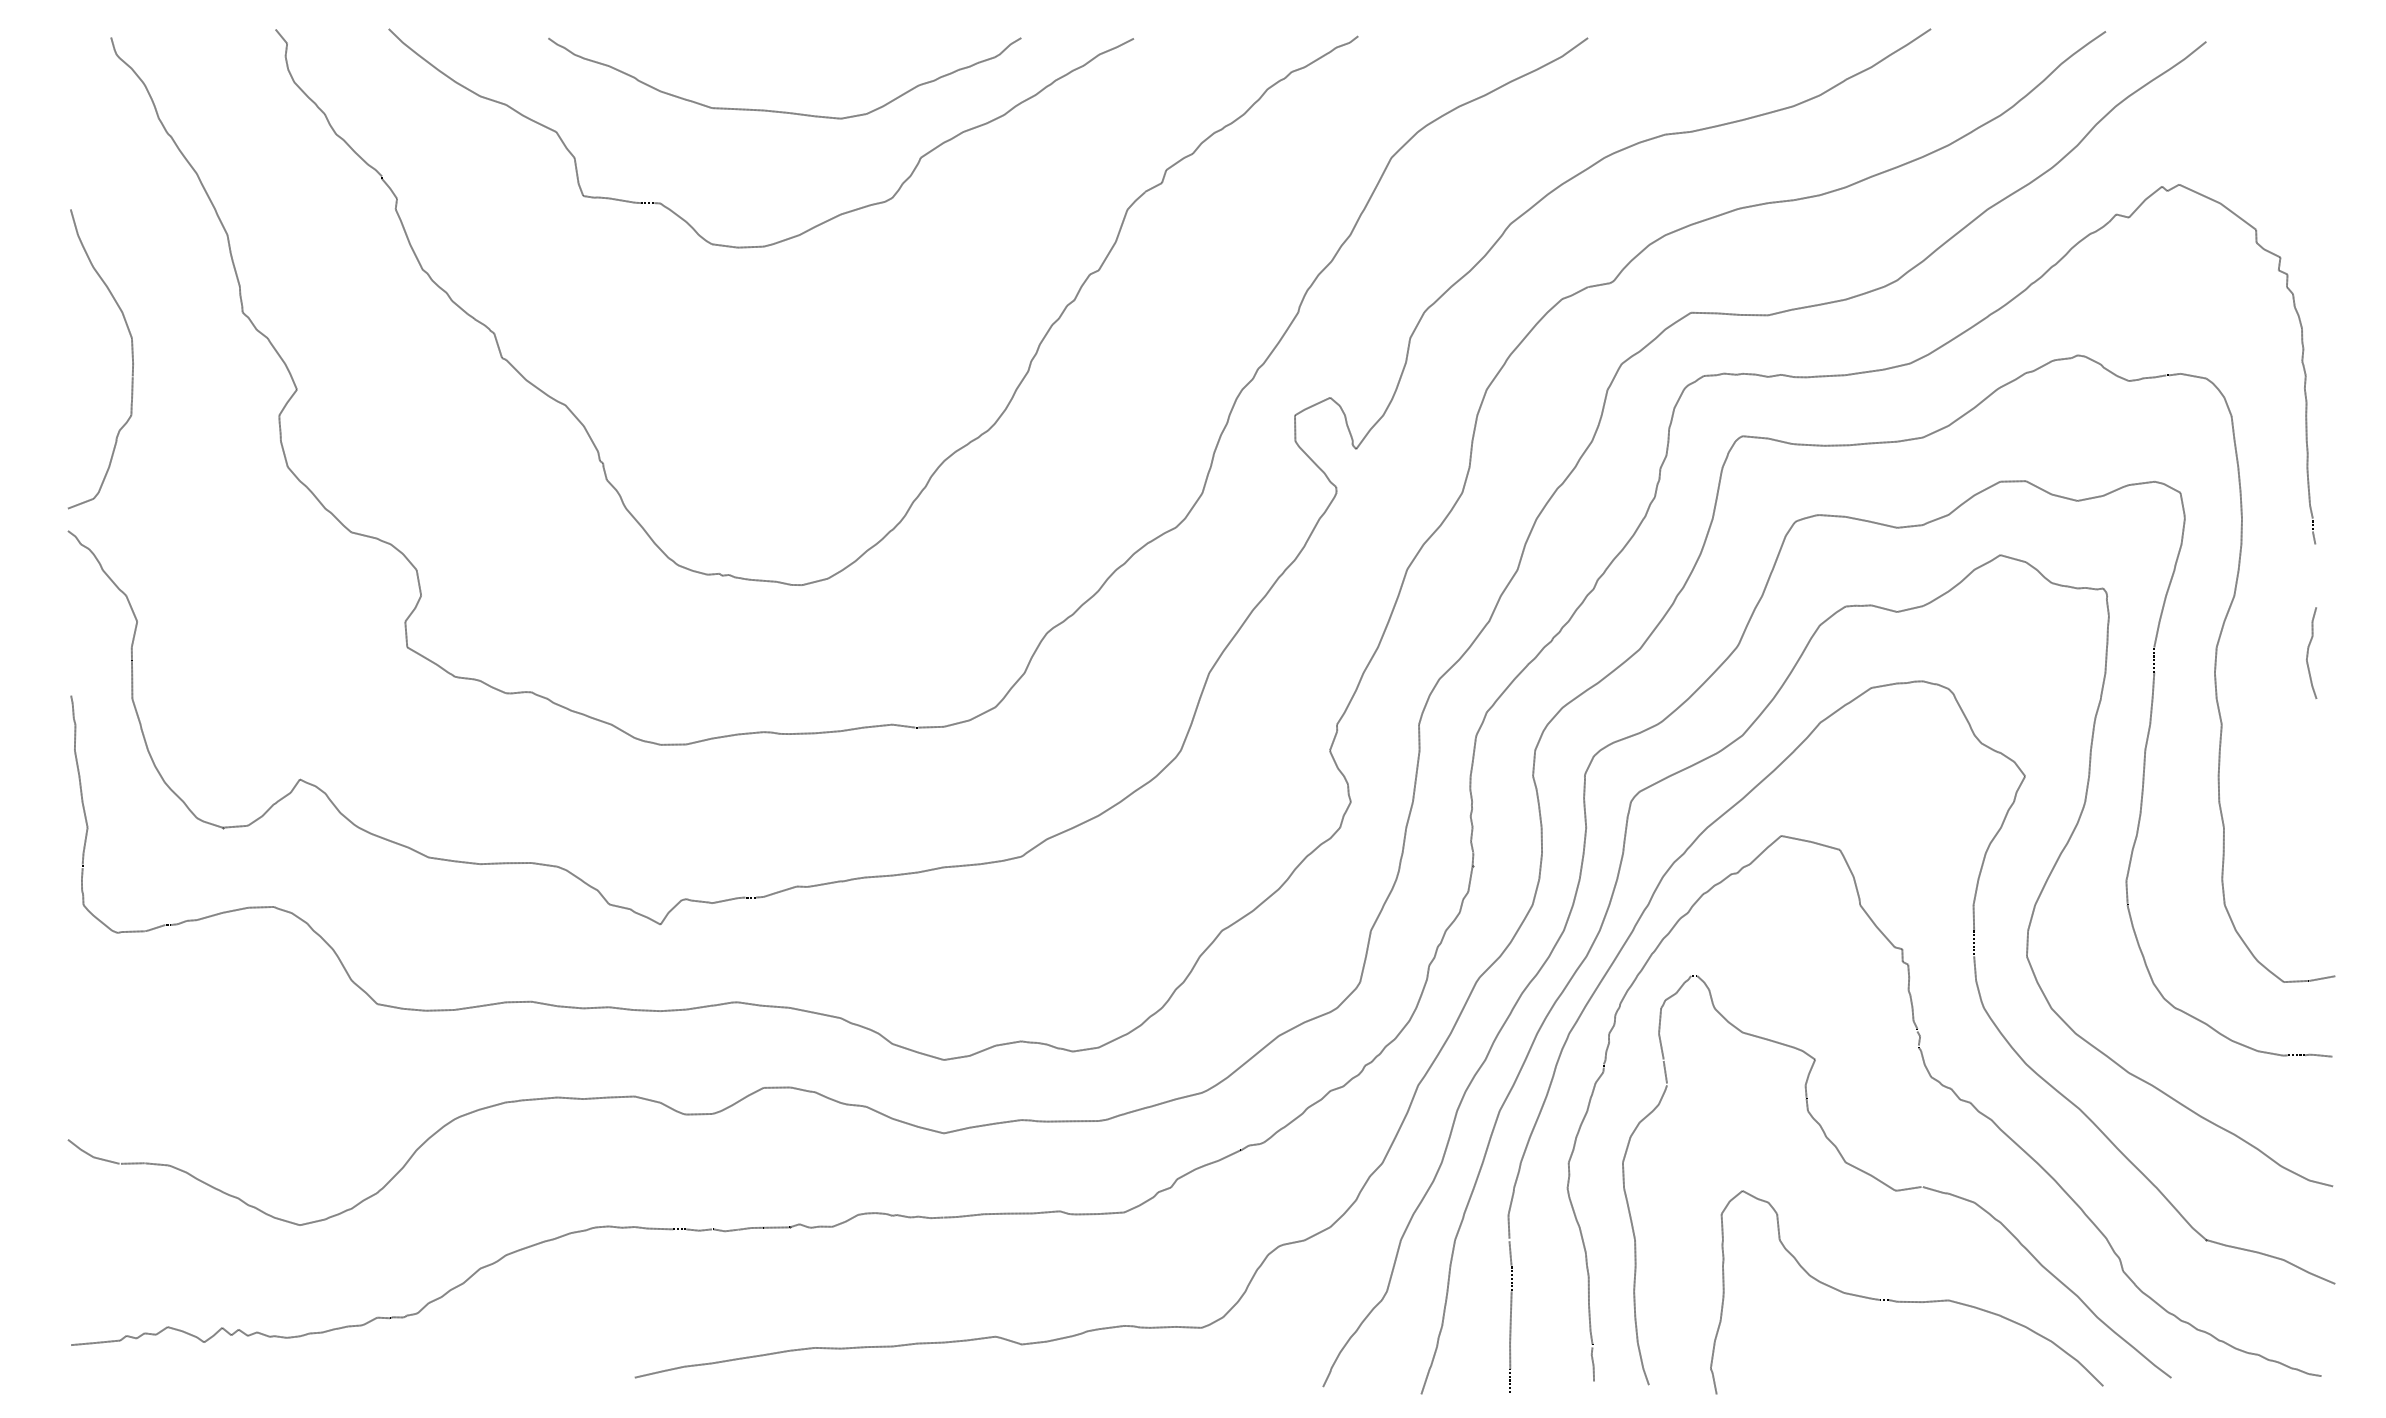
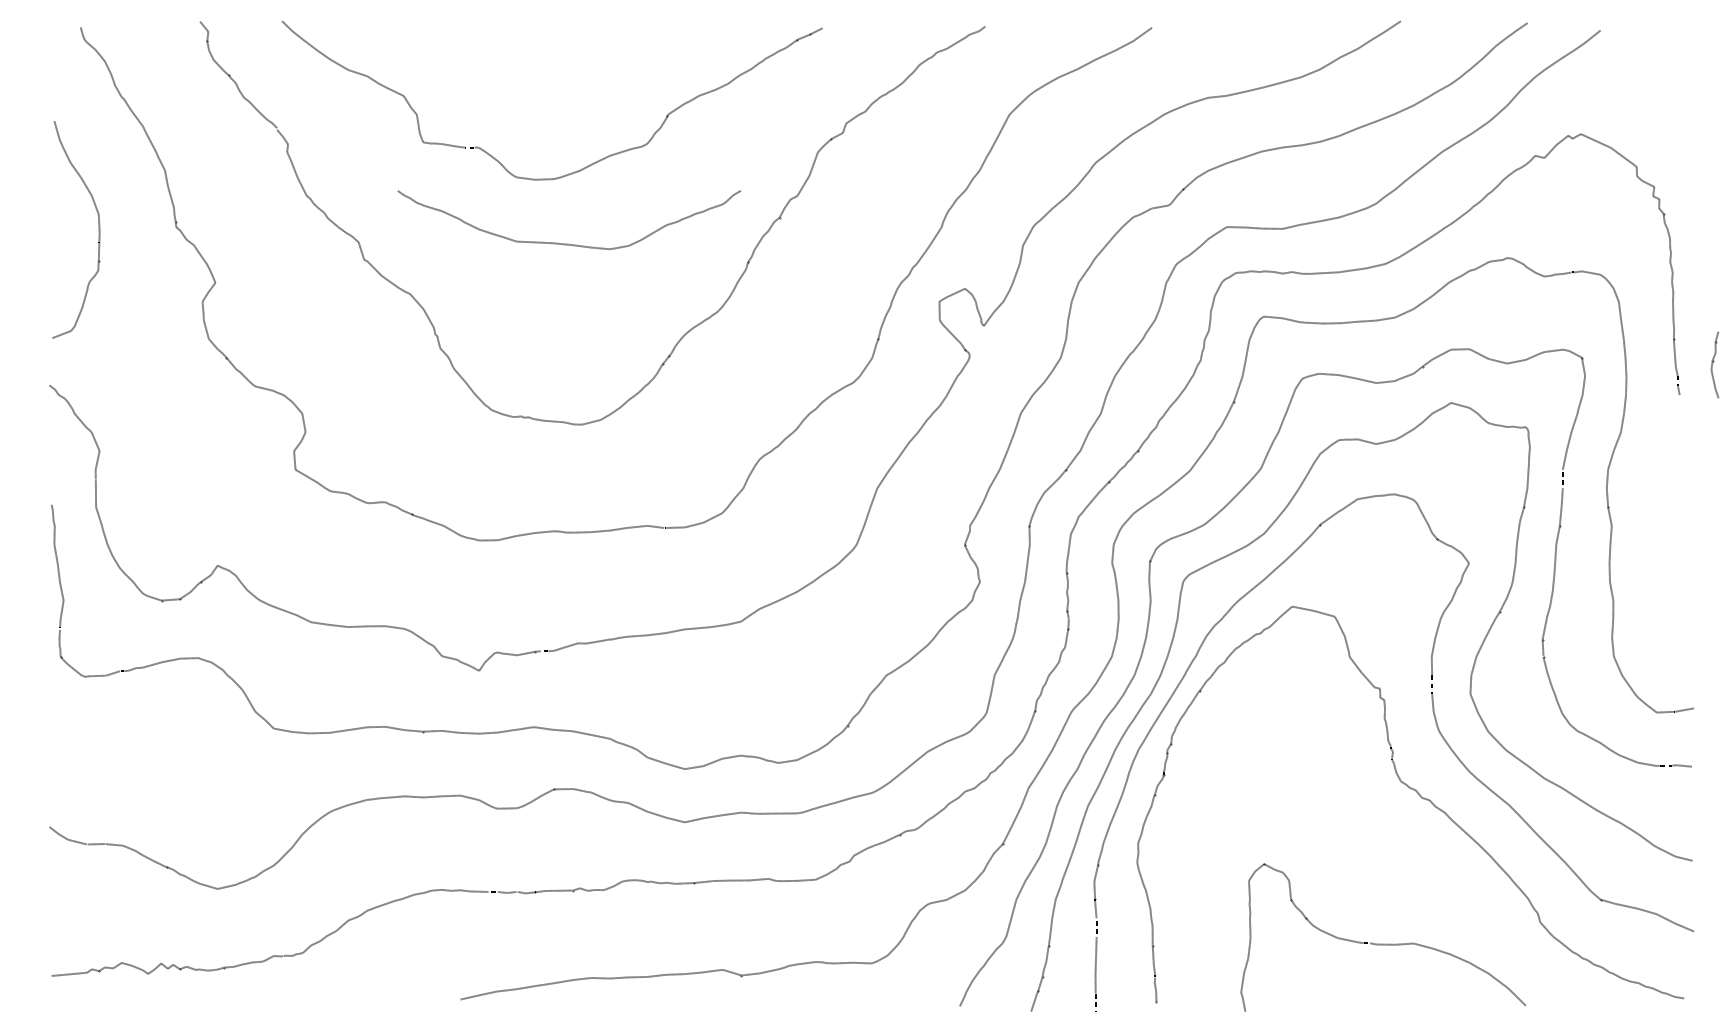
curve: (783, 110) -> (568, 243), moved
curve: (131, 358) -> (98, 229), moved
curve: (2309, 651) -> (1713, 363), moved
curve: (1890, 1185) -> (1371, 860), removed

